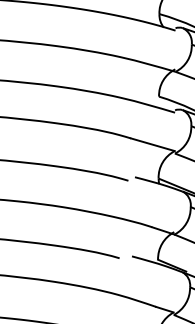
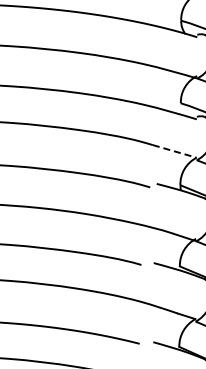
line: (152, 144) -> (174, 151), solid -> dashed

